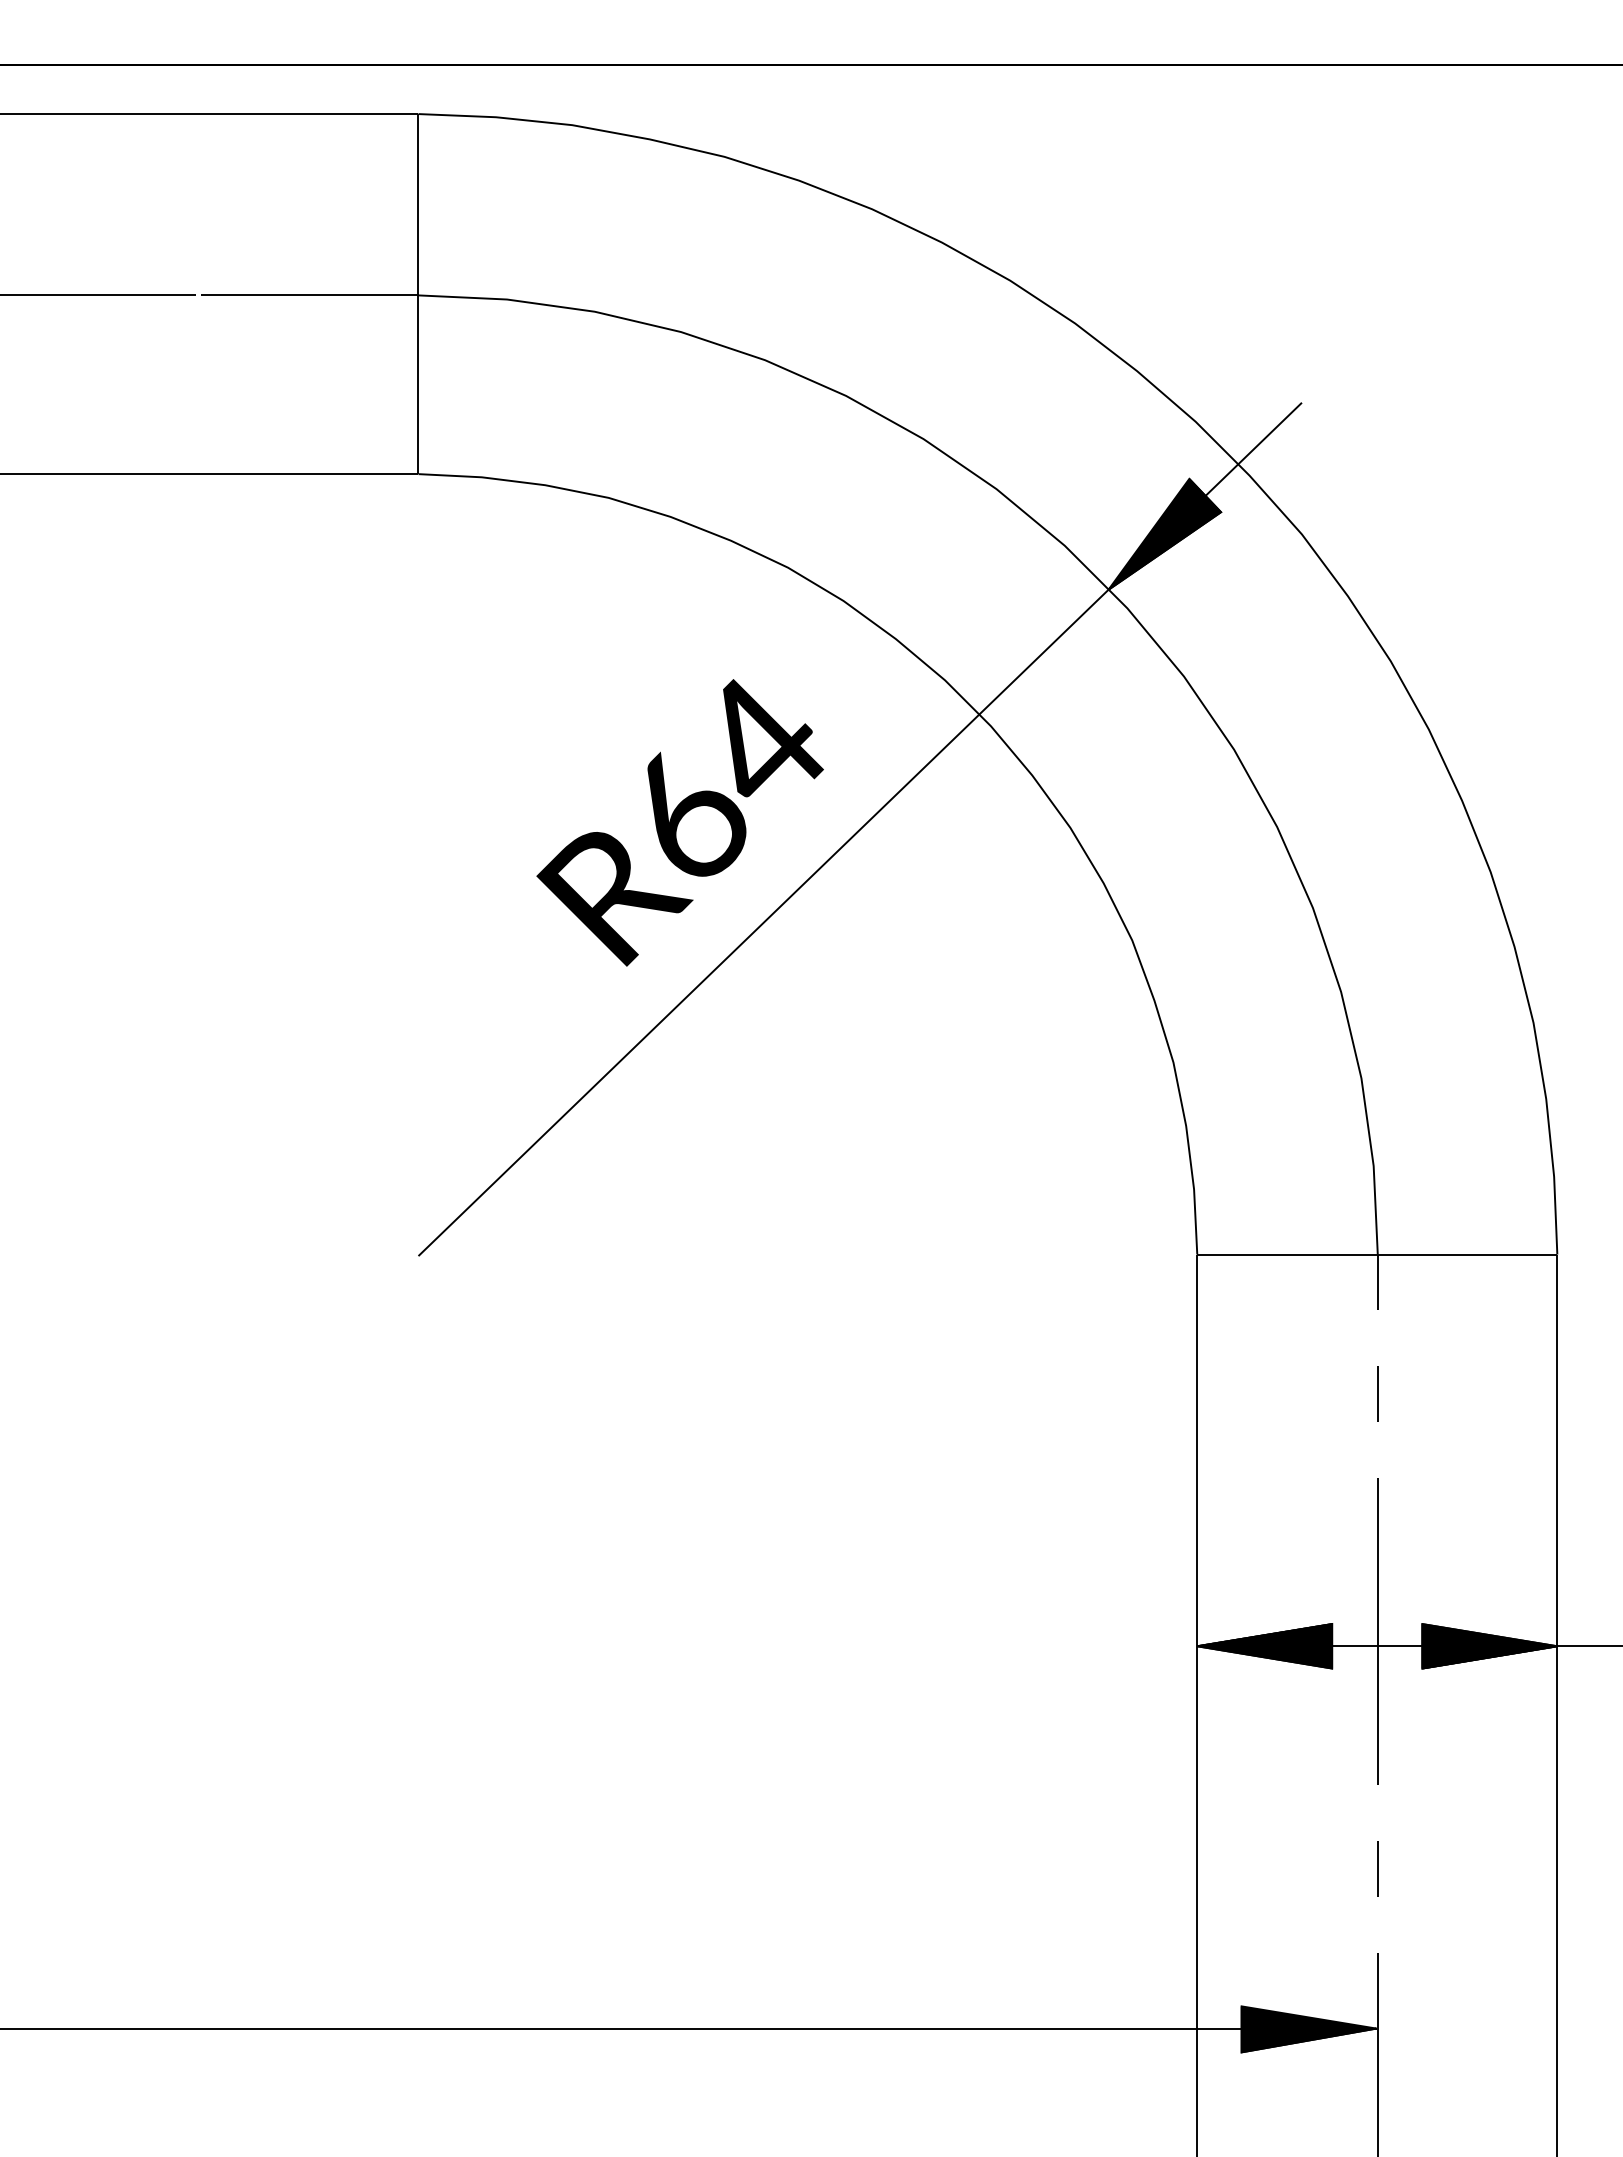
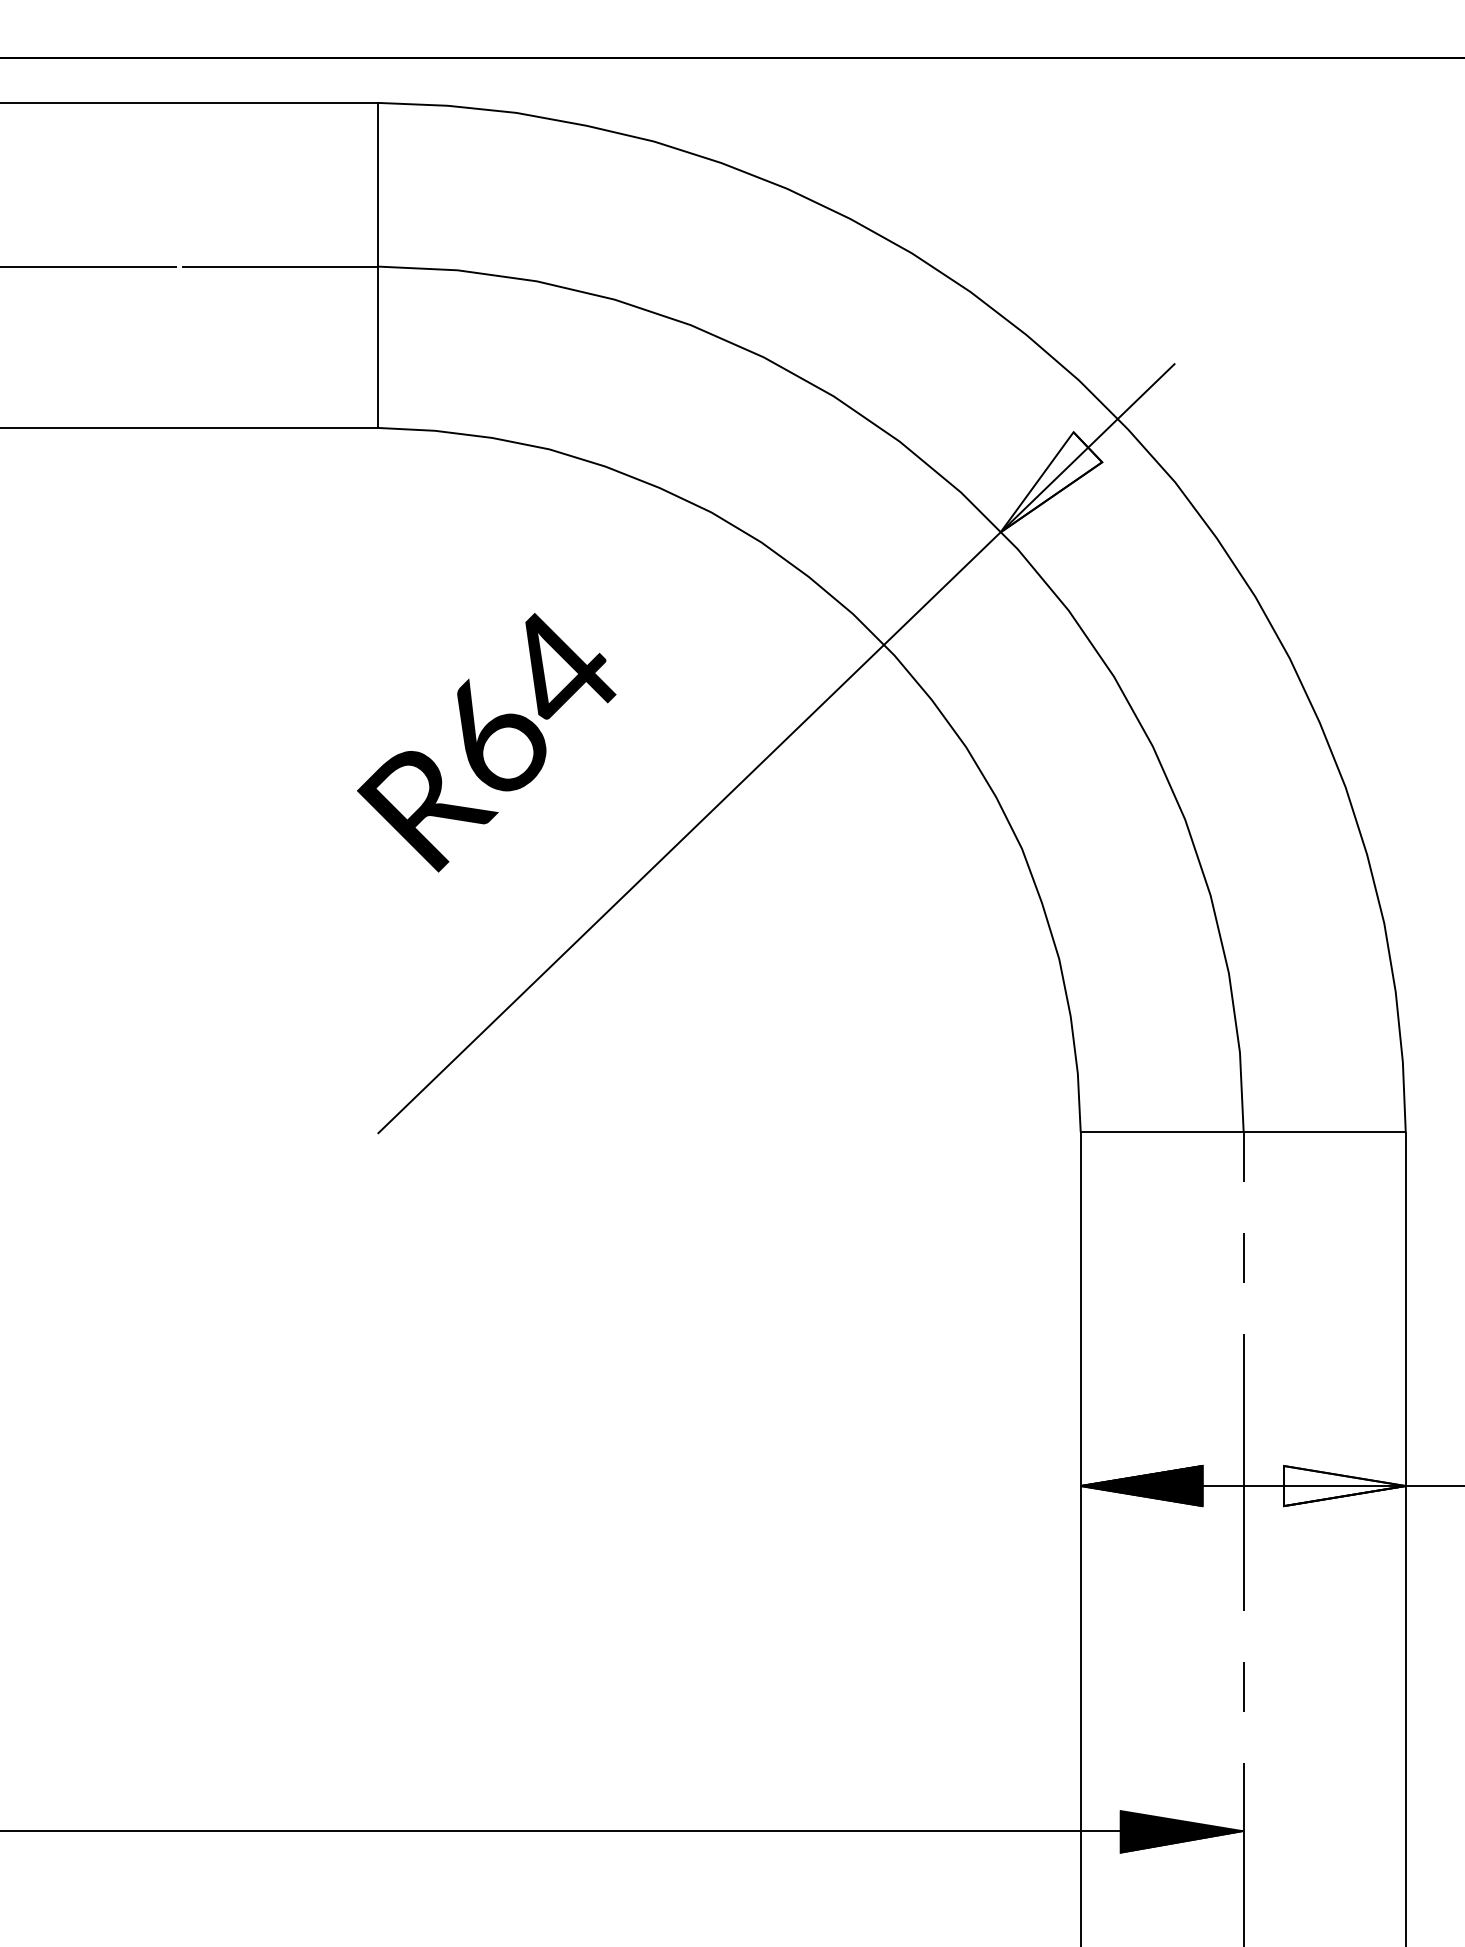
fill: (1164, 533) -> (1051, 481), removed
text: (679, 822) -> (486, 742), moved
fill: (1489, 1646) -> (1344, 1486), removed

